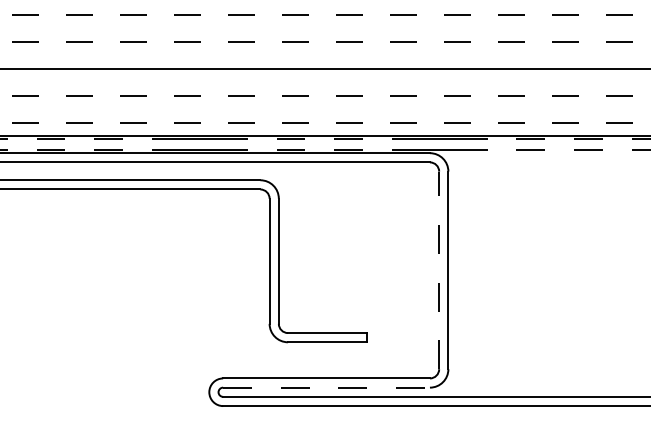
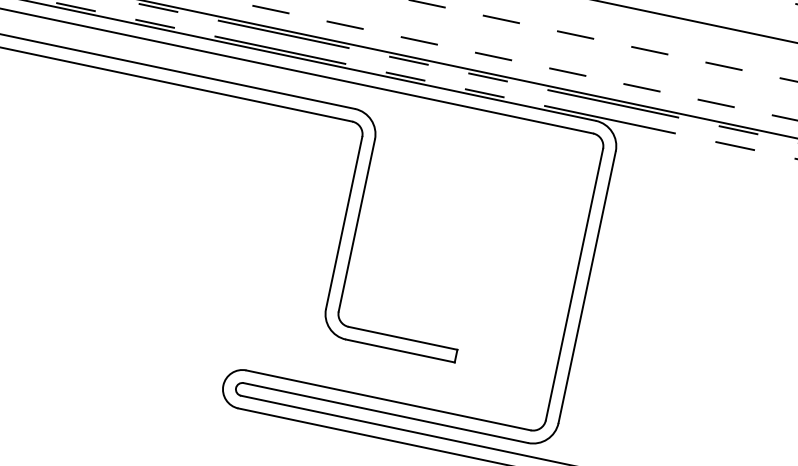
line: (439, 270) -> (574, 284), dashed -> solid
line: (327, 387) -> (387, 413), dashed -> solid

